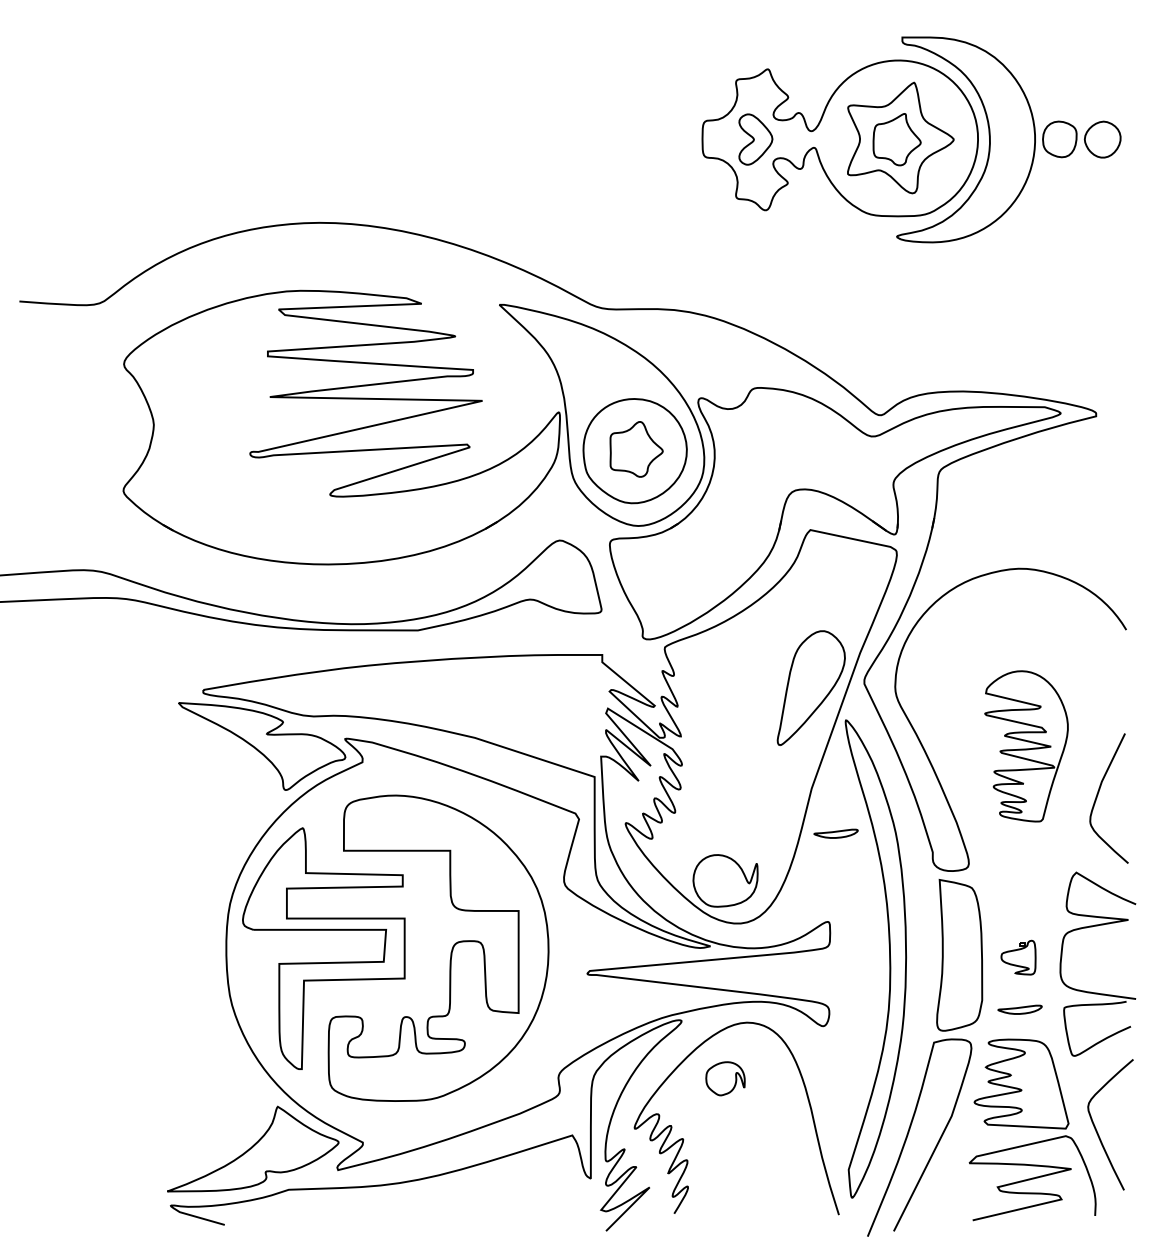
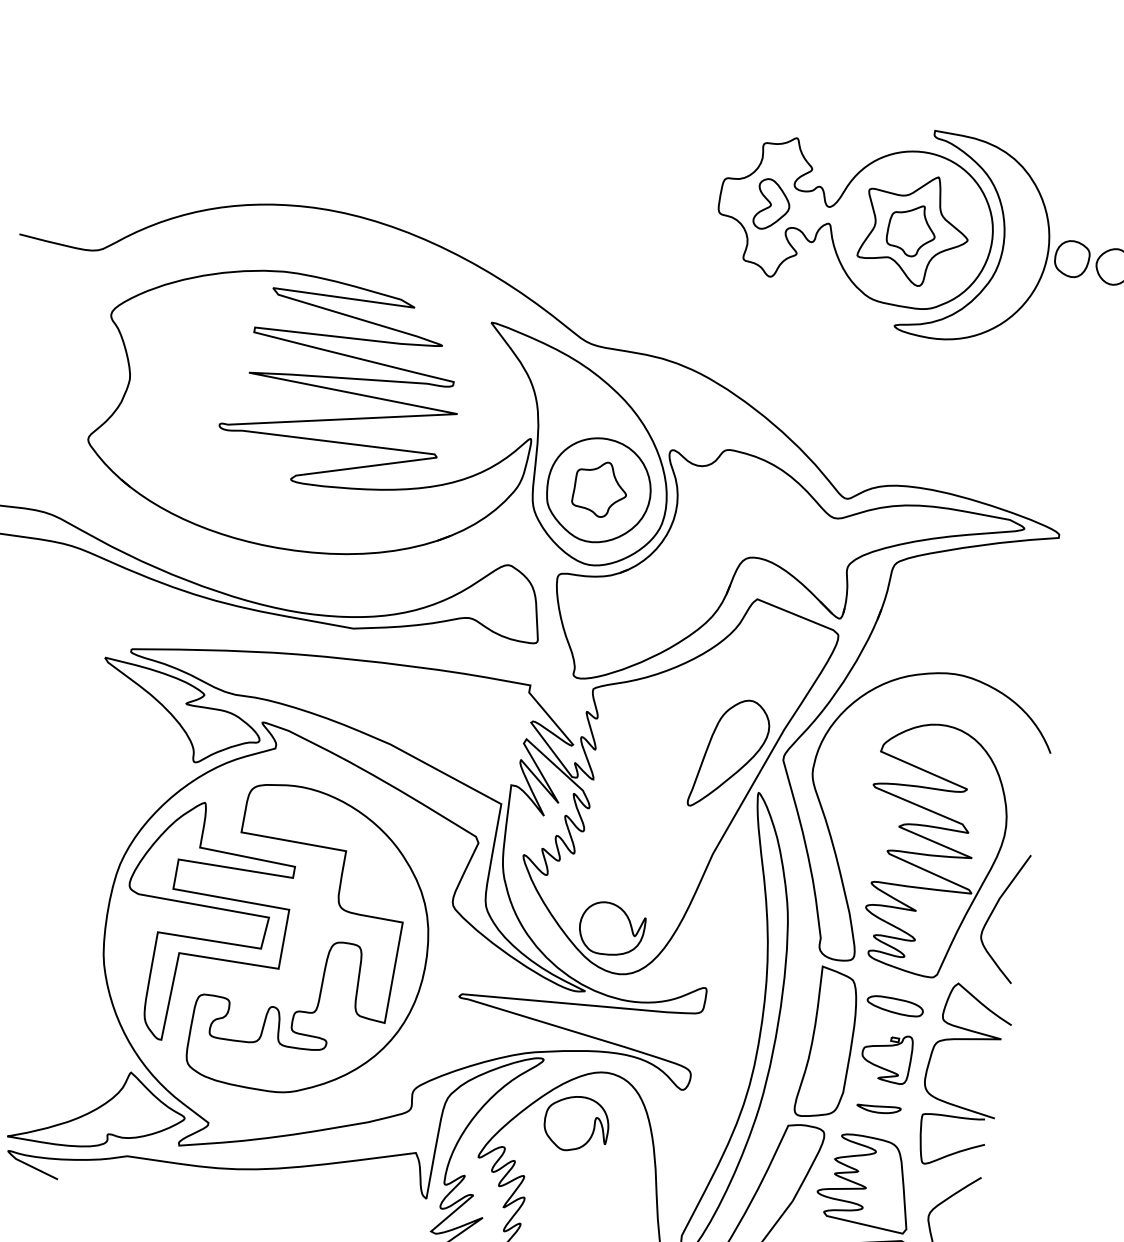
part: (1026, 746) -> (931, 850), size x1.67
part: (835, 833) -> (728, 902), removed
part: (1018, 905) -> (895, 1005), added
part: (1018, 957) -> (886, 1056), size x1.43
part: (725, 1078) -> (576, 1124), size x1.67

